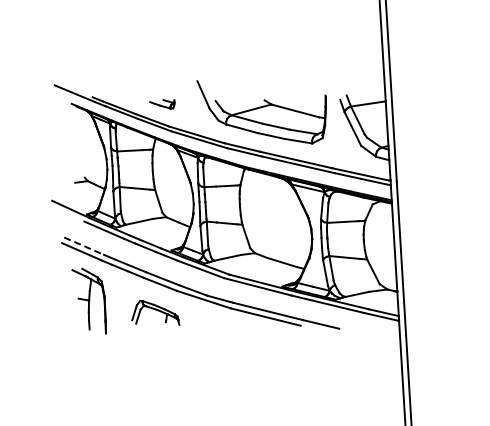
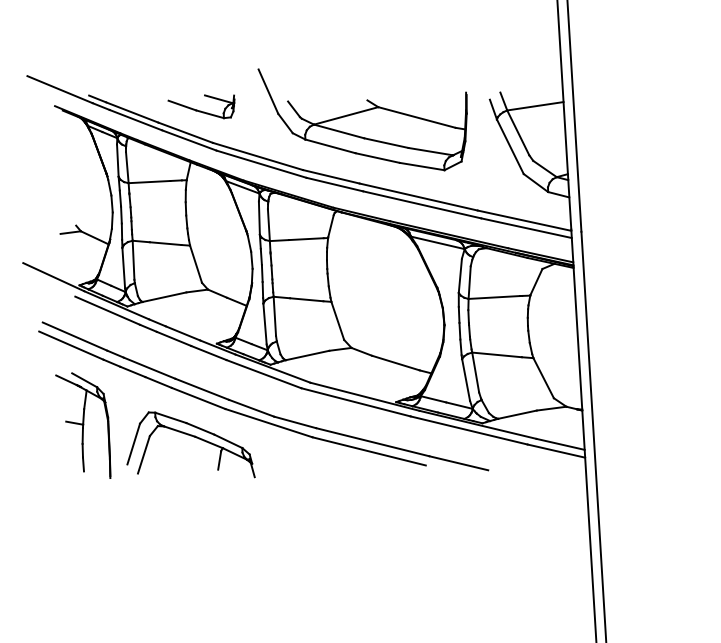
part: (162, 104) -> (201, 107), size x1.67
line: (84, 246) -> (75, 337), dashed -> solid
part: (155, 312) -> (190, 444), size x1.67

